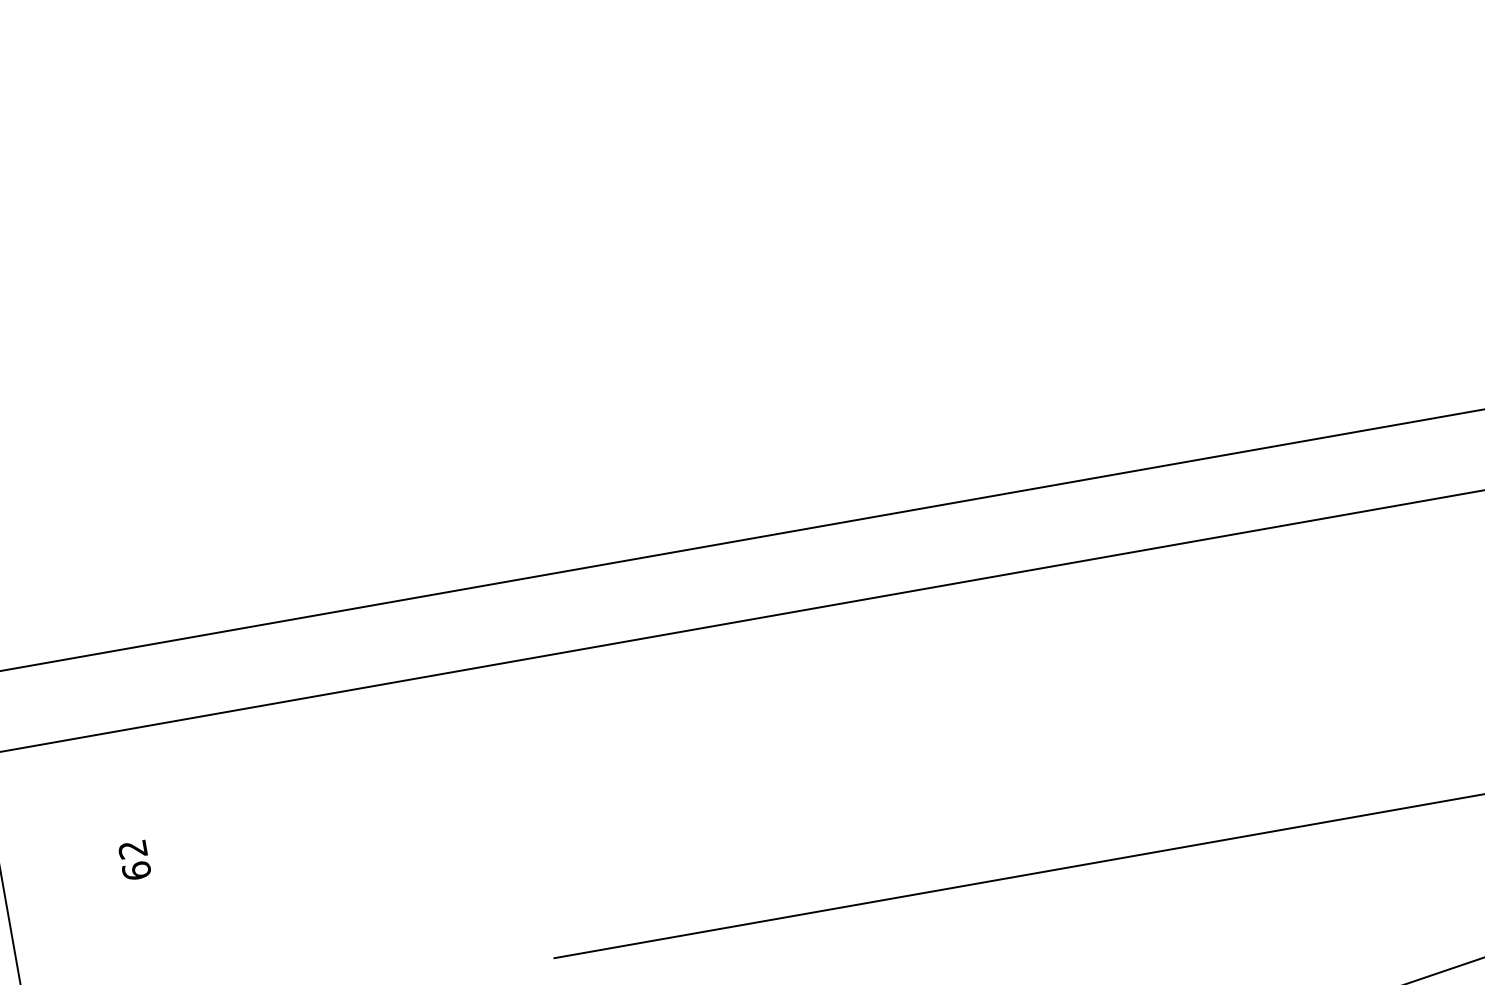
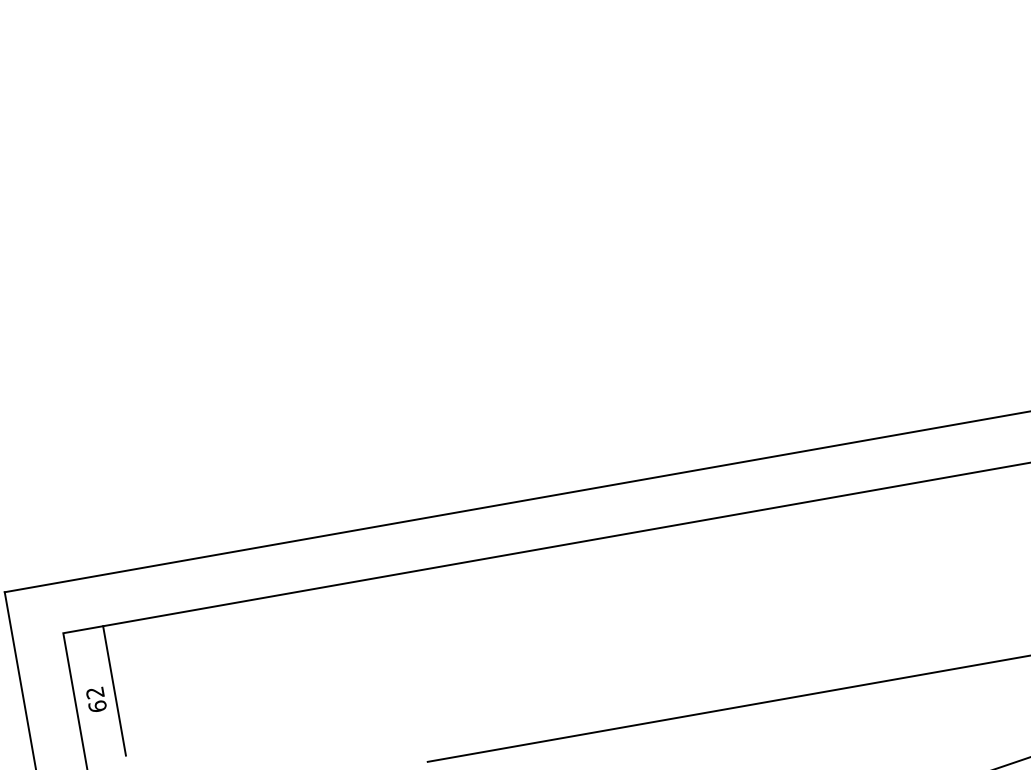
line: (60, 845) -> (114, 690), added
text: (134, 858) -> (96, 698), moved

